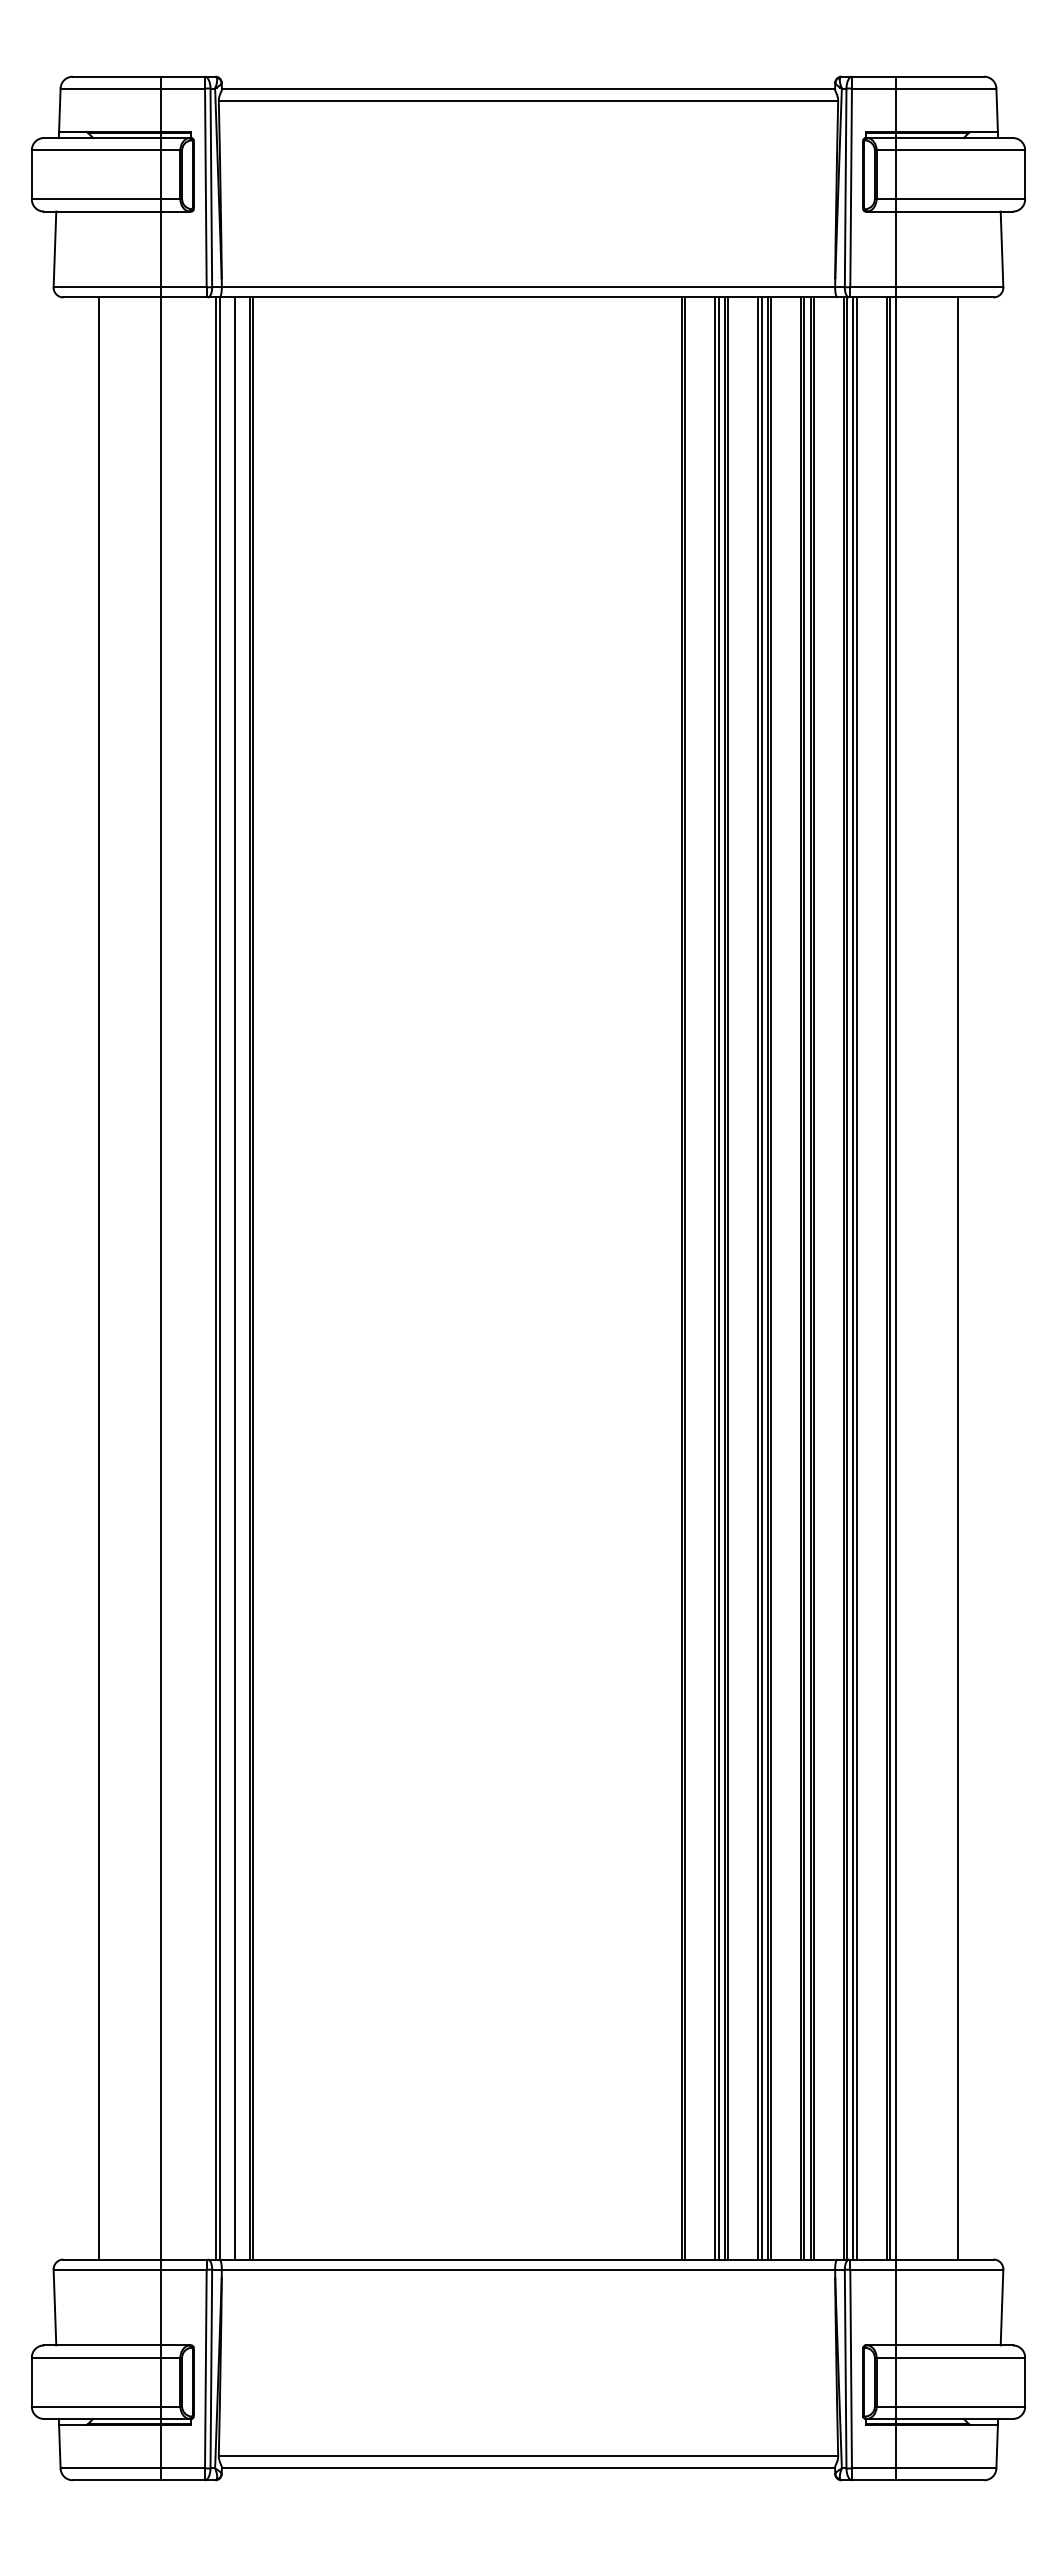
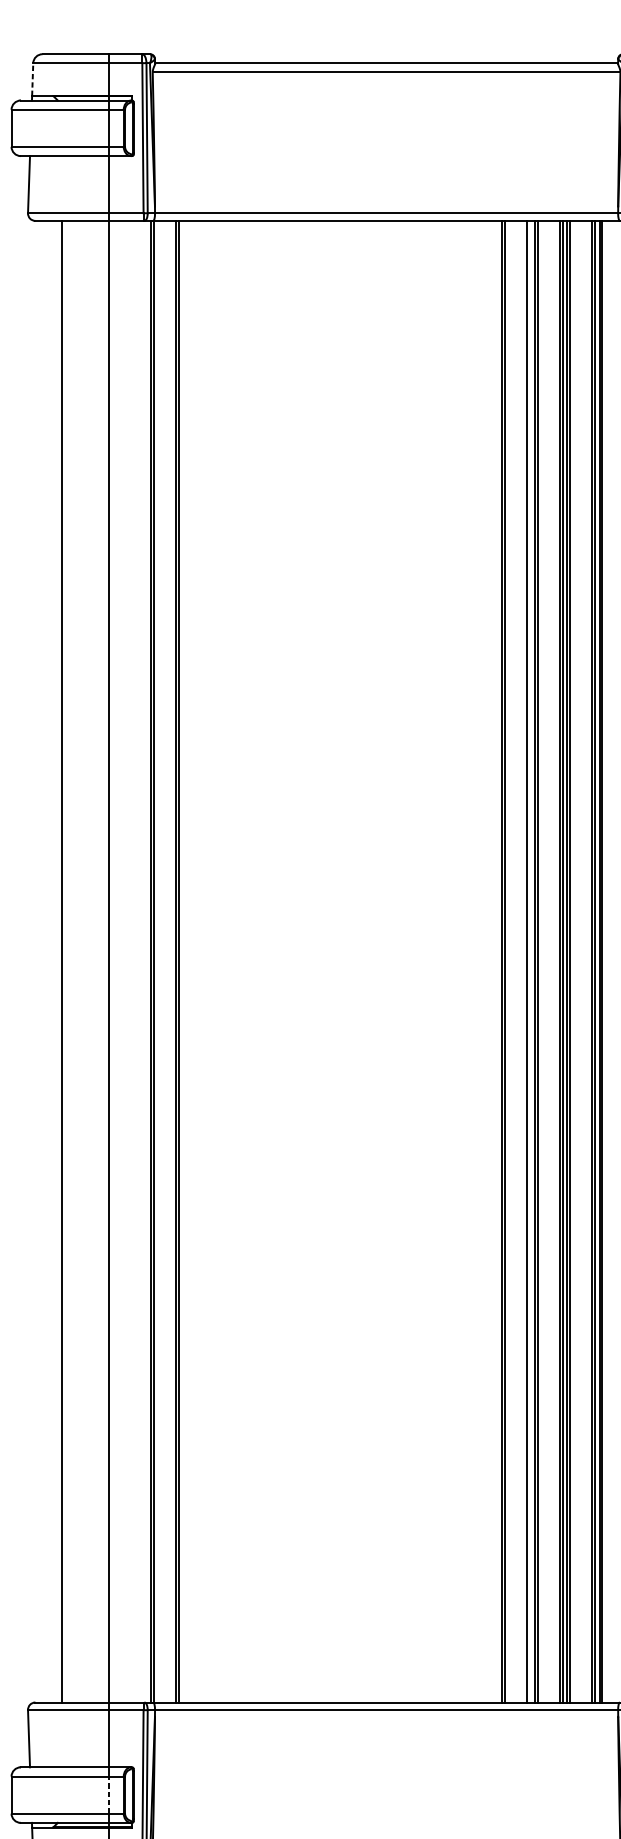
line: (59, 110) -> (32, 79), solid -> dashed
line: (234, 1278) -> (164, 961), removed
line: (718, 1278) -> (530, 961), removed
line: (160, 2382) -> (108, 1795), solid -> dashed

